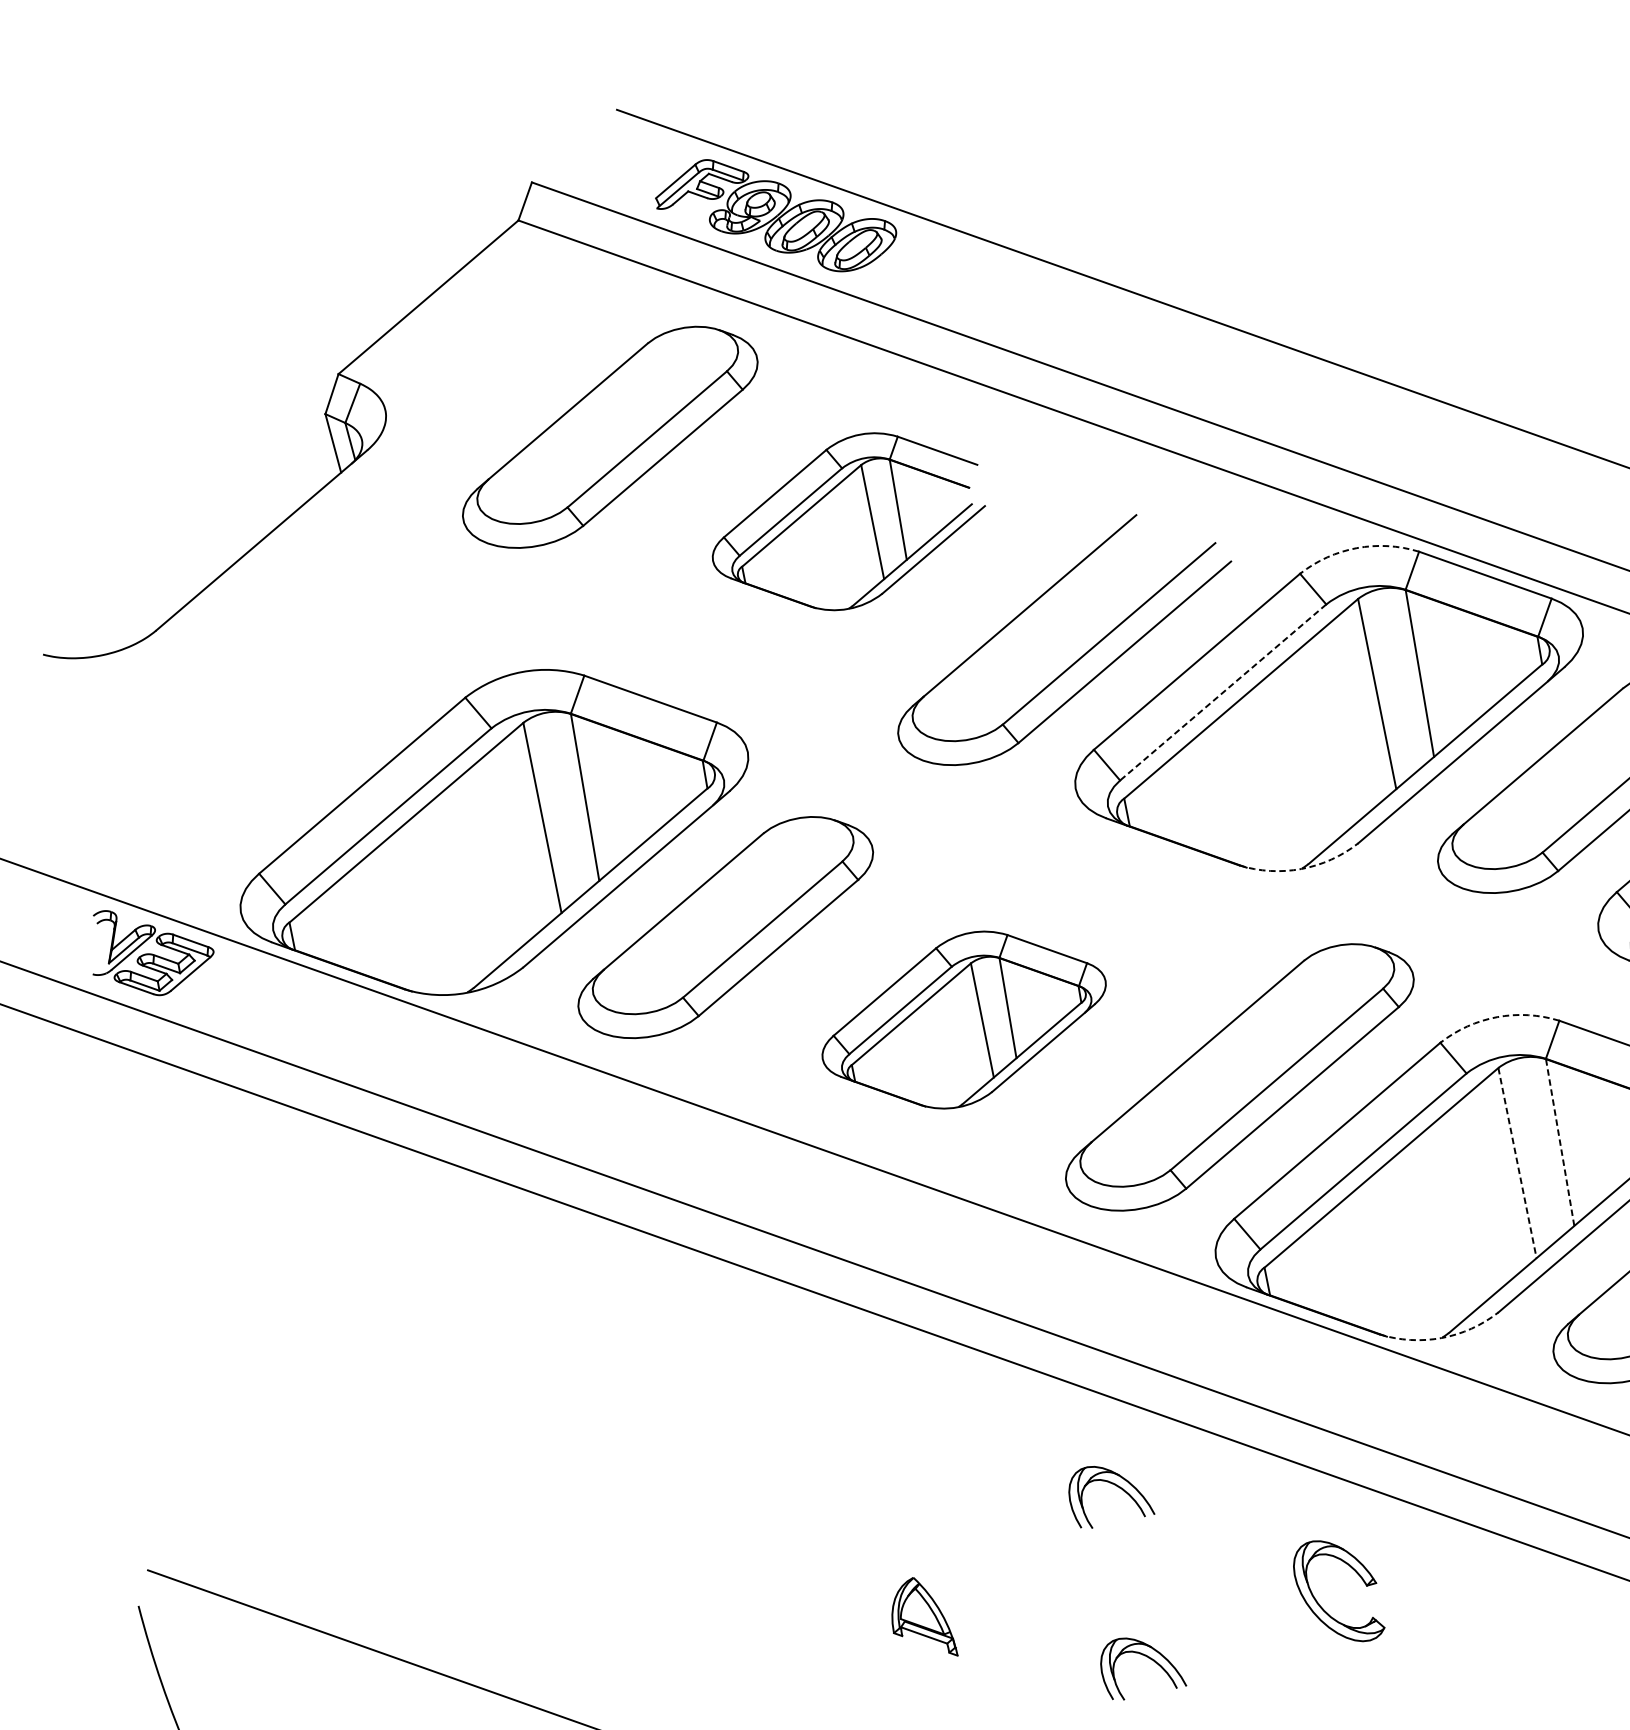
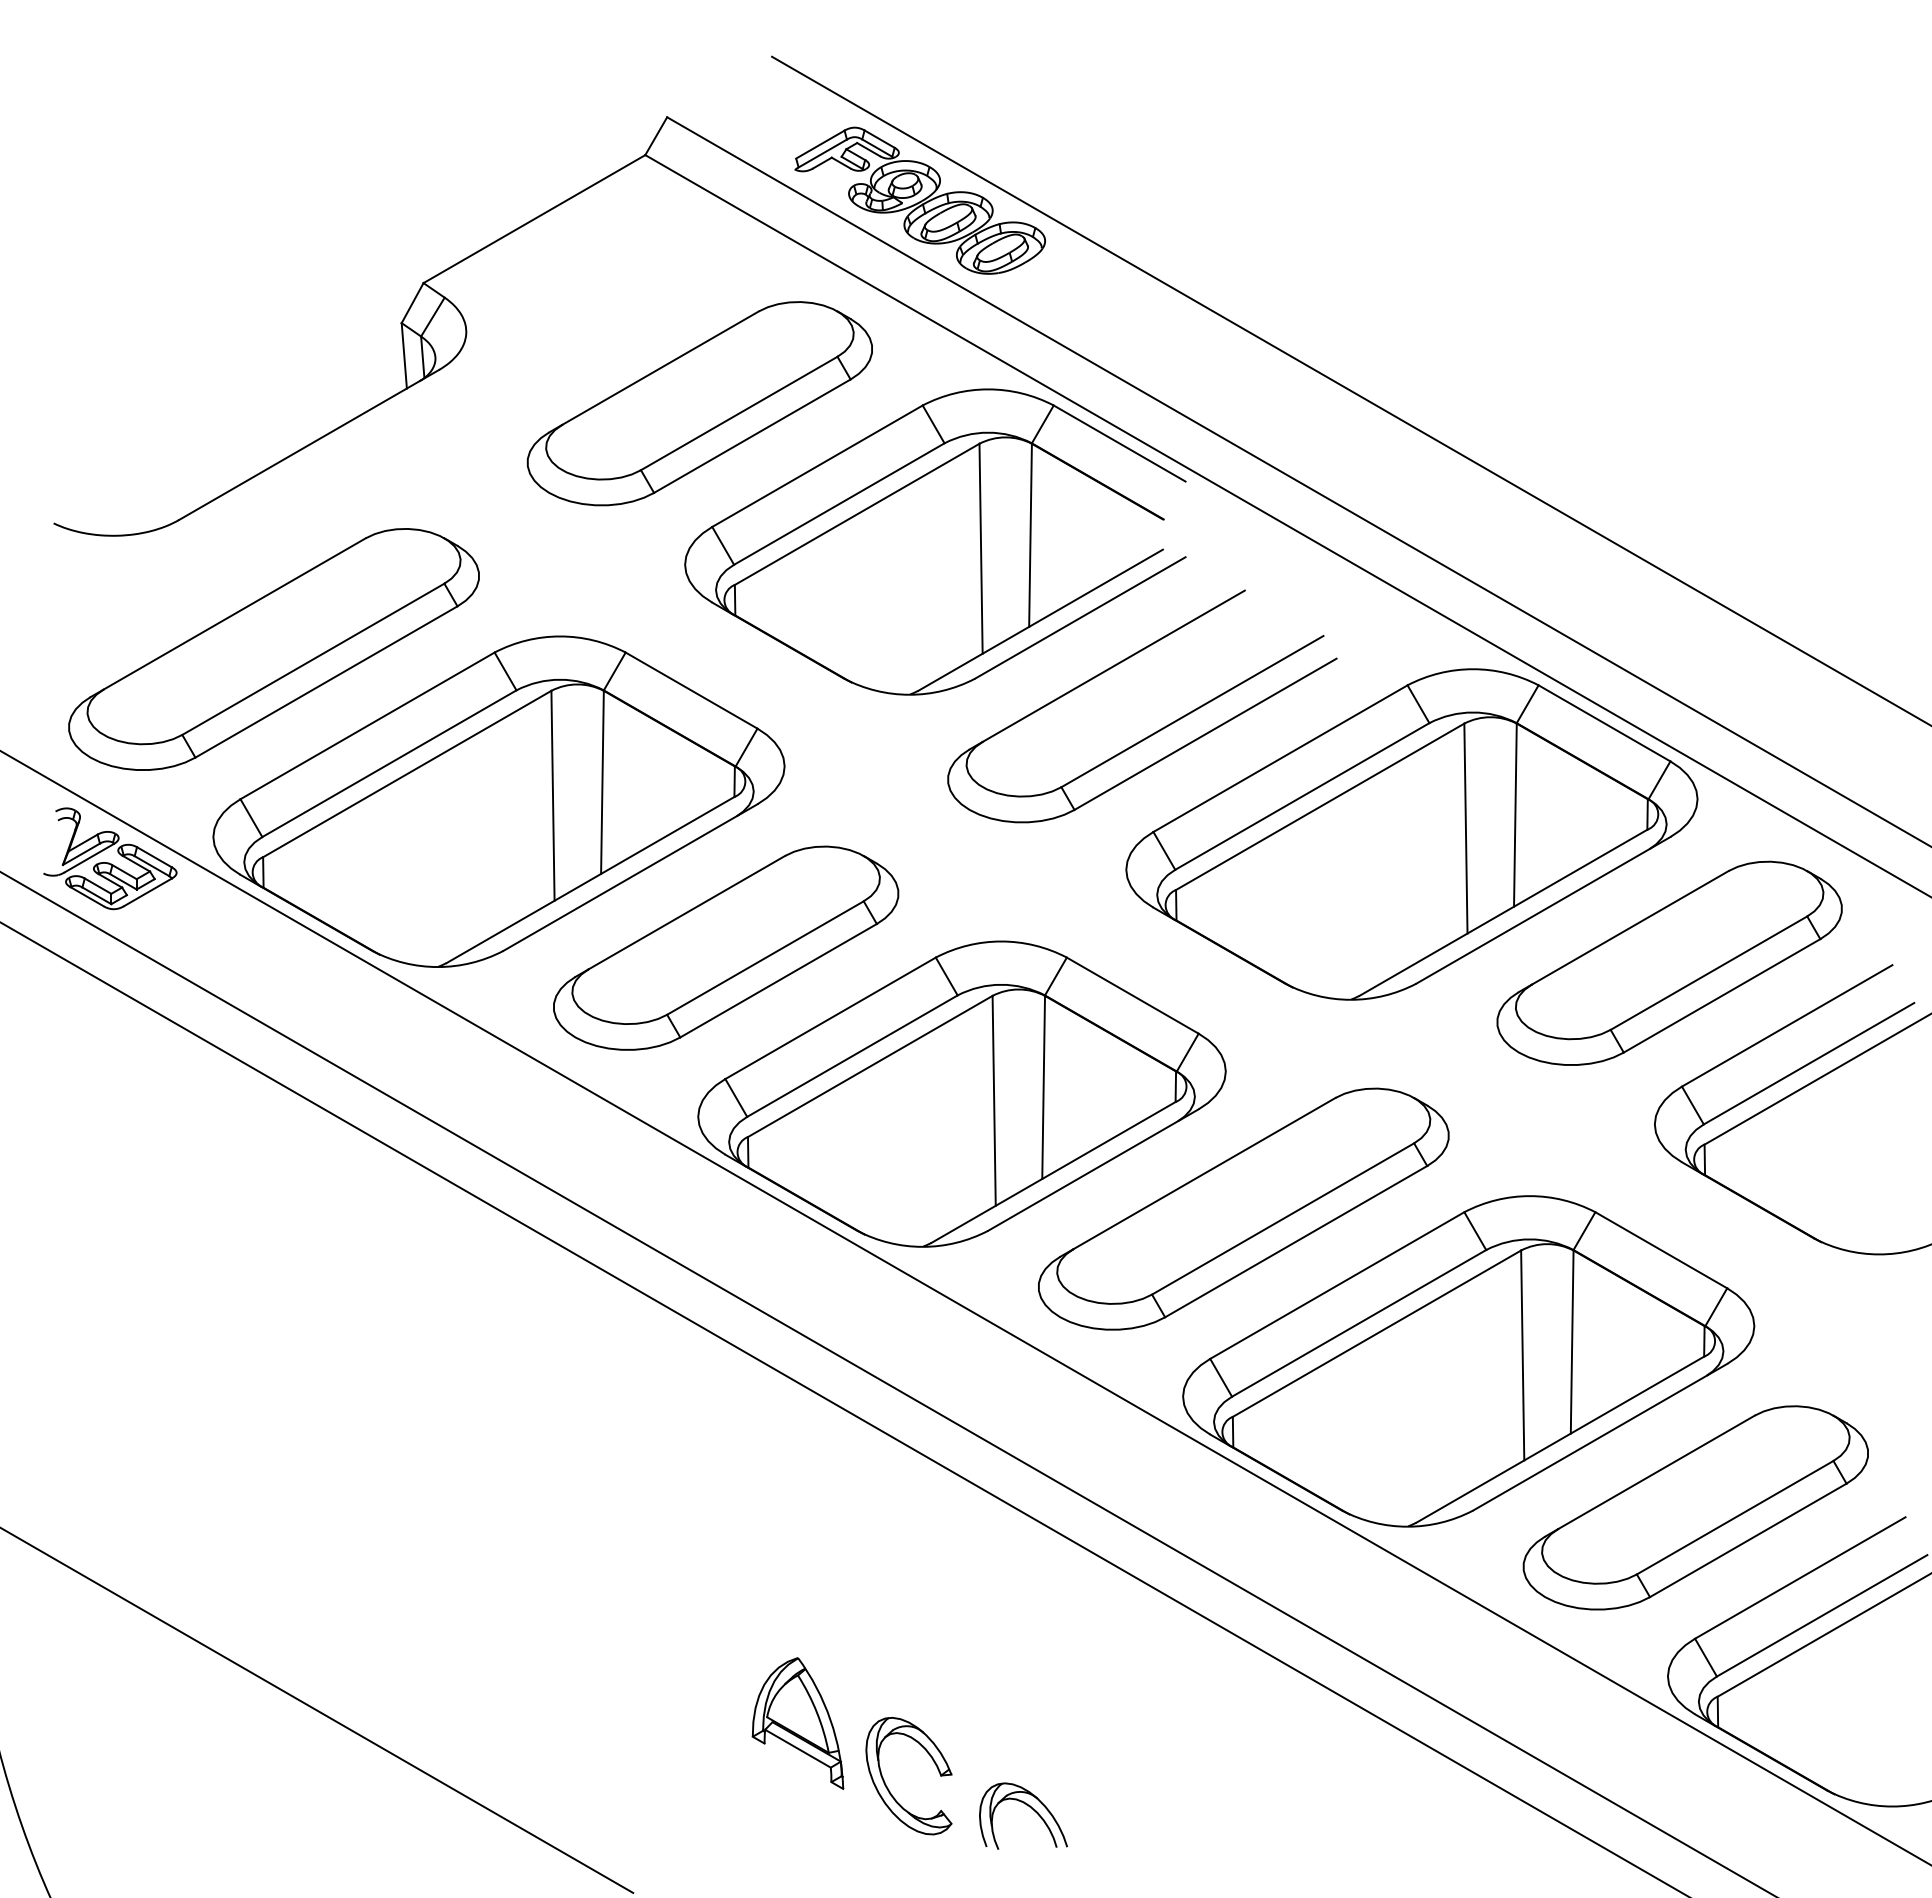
part: (847, 522) -> (935, 541), size x1.67
arc: (1357, 548) -> (1473, 669), dashed -> solid
line: (1223, 692) -> (1302, 796), dashed -> solid
part: (263, 732) -> (273, 649), added
arc: (1301, 868) -> (1350, 999), dashed -> solid
arc: (1496, 1017) -> (1529, 1196), dashed -> solid
part: (963, 1019) -> (961, 1093), size x1.67
line: (1560, 1142) -> (1572, 1342), dashed -> solid
line: (1517, 1163) -> (1522, 1355), dashed -> solid
arc: (1441, 1337) -> (1407, 1526), dashed -> solid
part: (1113, 1485) -> (1029, 1618), removed
part: (1320, 1604) -> (887, 1786), moved
part: (920, 1619) -> (797, 1723), size x1.43

